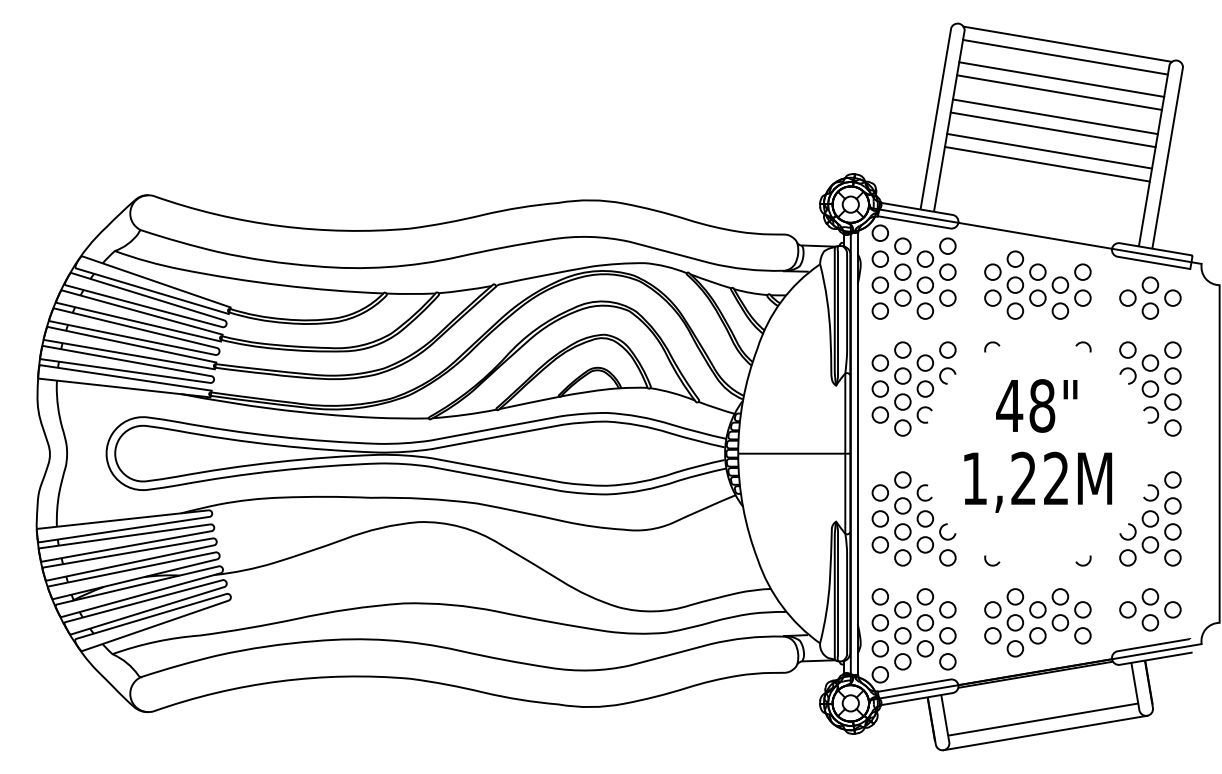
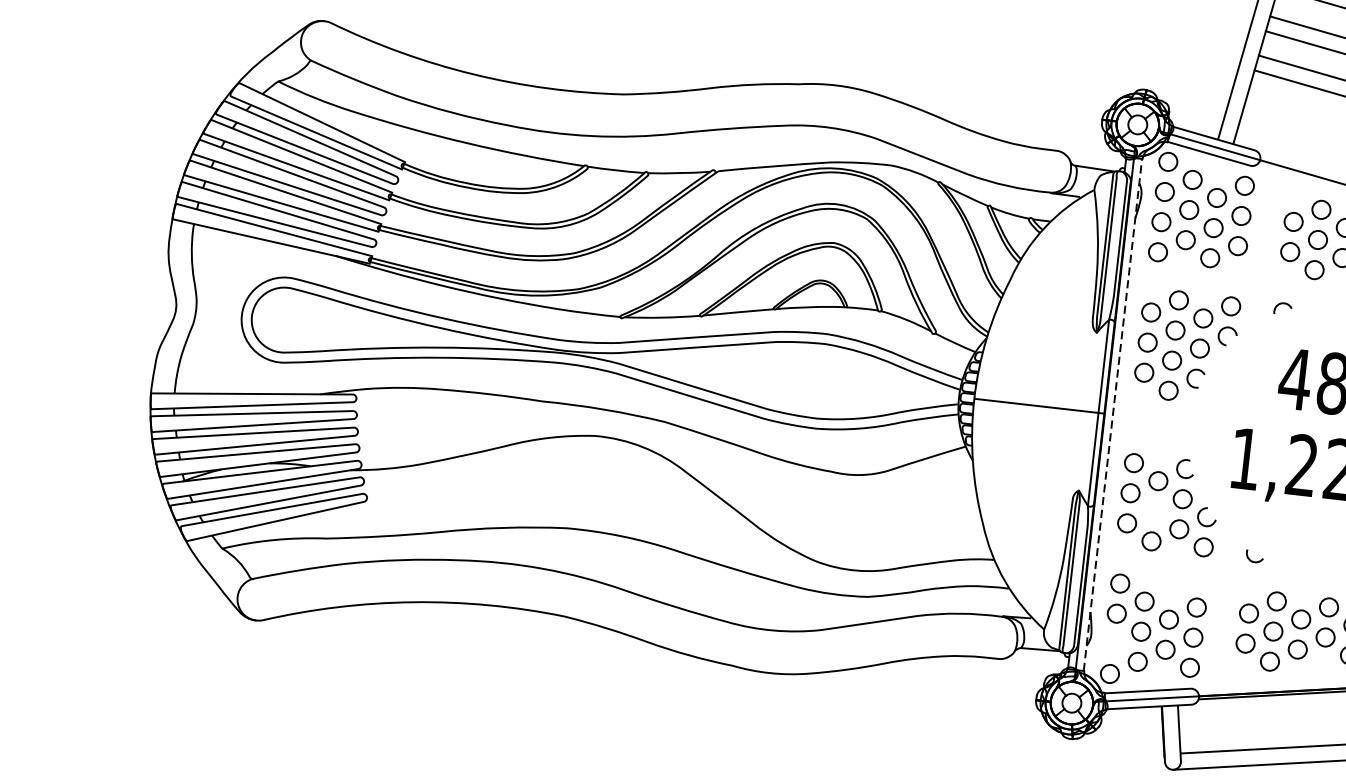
line: (857, 454) -> (1112, 415), solid -> dashed
circle: (902, 479) -> (1161, 450), removed
circle: (902, 531) -> (1154, 510), removed
circle: (924, 596) -> (1171, 588), removed
circle: (879, 648) -> (1112, 643), removed

